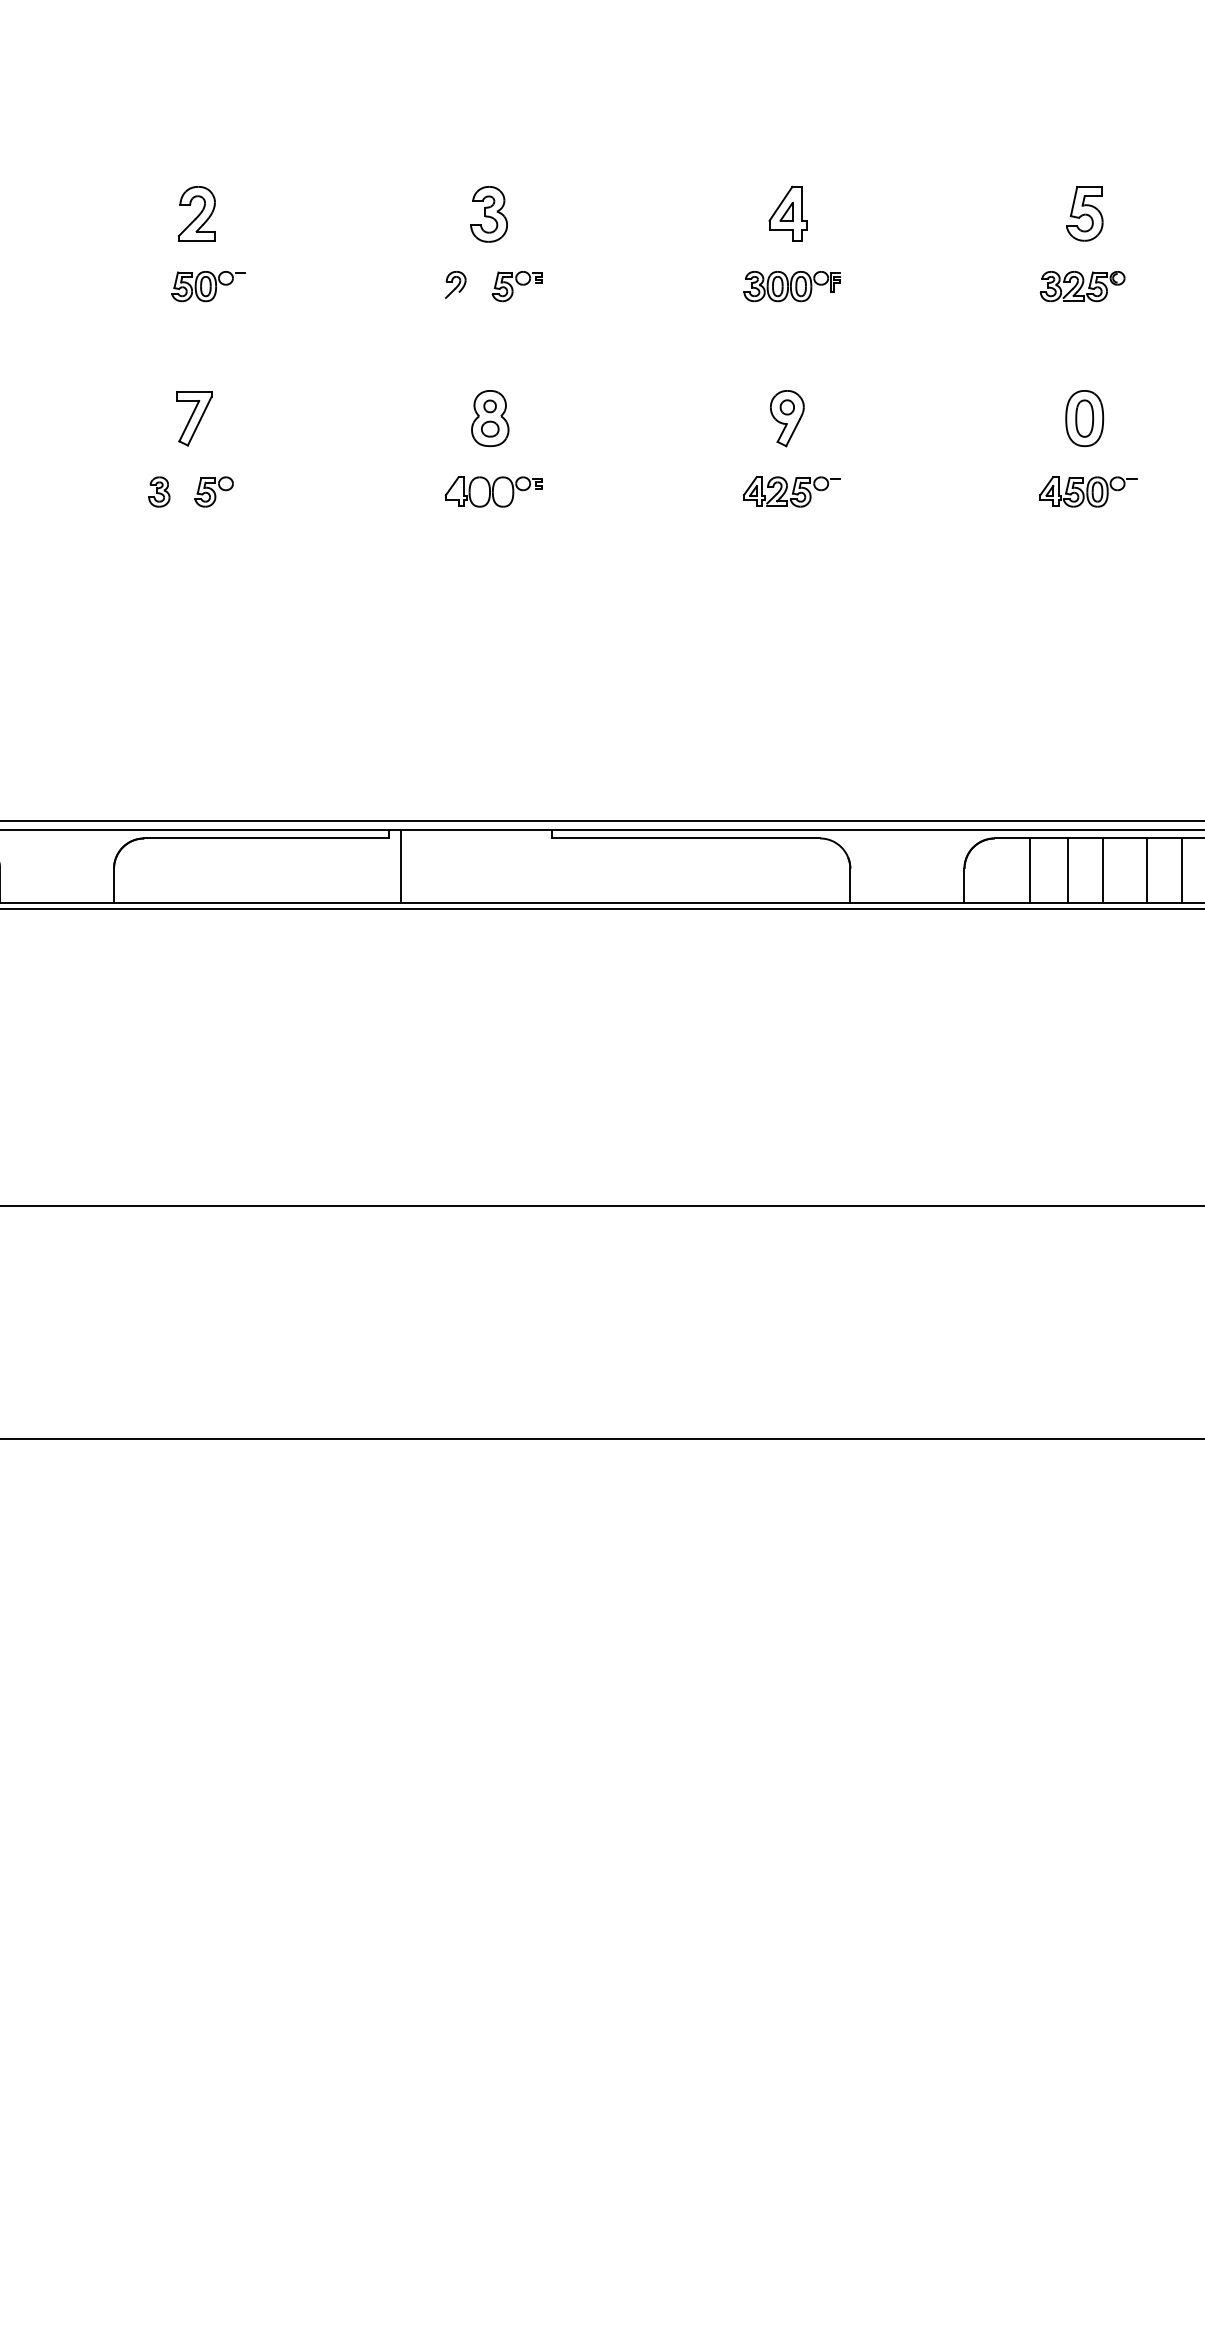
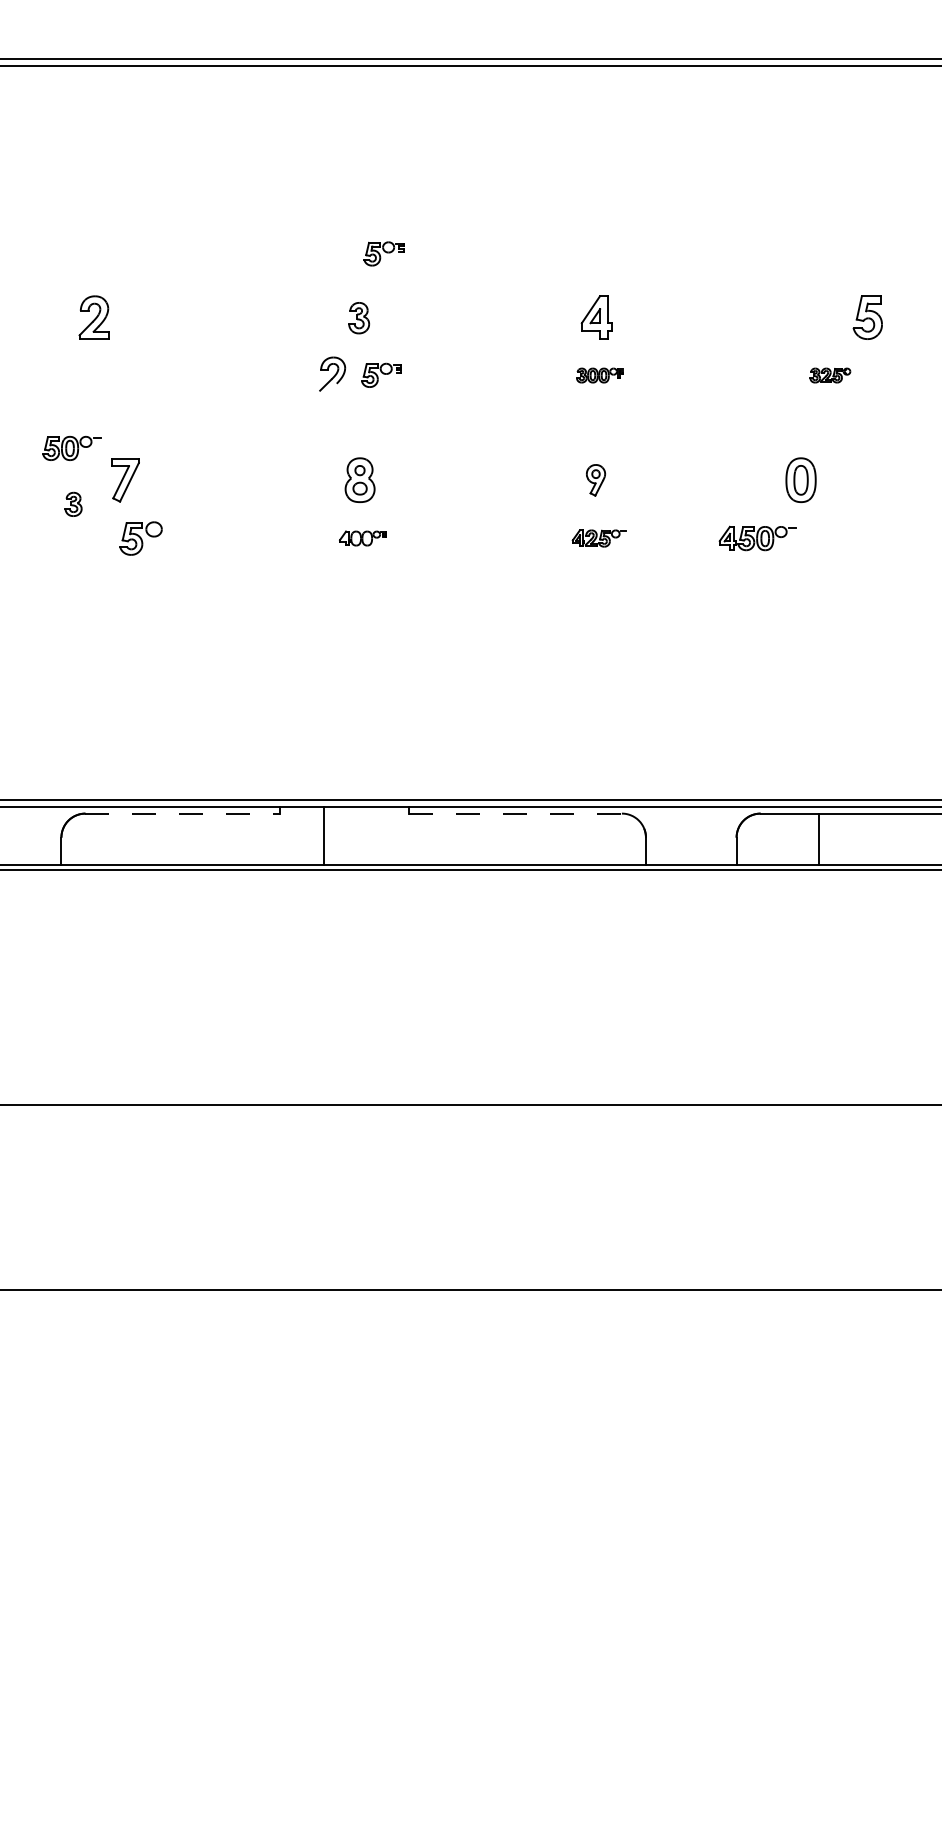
part: (519, 133) -> (383, 253), added
part: (196, 213) -> (93, 317), moved
part: (1084, 213) -> (867, 317), moved
part: (488, 214) -> (358, 318), size x0.7
part: (455, 284) -> (332, 373), size x1.6
part: (208, 286) -> (72, 448), moved
part: (791, 286) -> (599, 375), size x0.6
part: (1082, 286) -> (830, 375), size x0.6
part: (787, 418) -> (596, 480), size x0.7
part: (1084, 418) -> (800, 480), moved
part: (159, 491) -> (73, 504), moved
part: (213, 491) -> (140, 538), size x1.4
part: (493, 491) -> (362, 538), size x0.6
part: (791, 491) -> (599, 538), size x0.7
part: (1088, 491) -> (758, 538), moved
line: (267, 838) -> (183, 813), solid -> dashed
line: (686, 838) -> (515, 813), solid -> dashed
line: (400, 866) -> (323, 835), moved
line: (1029, 870) -> (788, 839), removed
line: (1103, 870) -> (846, 839), removed
line: (1147, 870) -> (881, 839), removed
line: (1182, 870) -> (909, 839), removed

